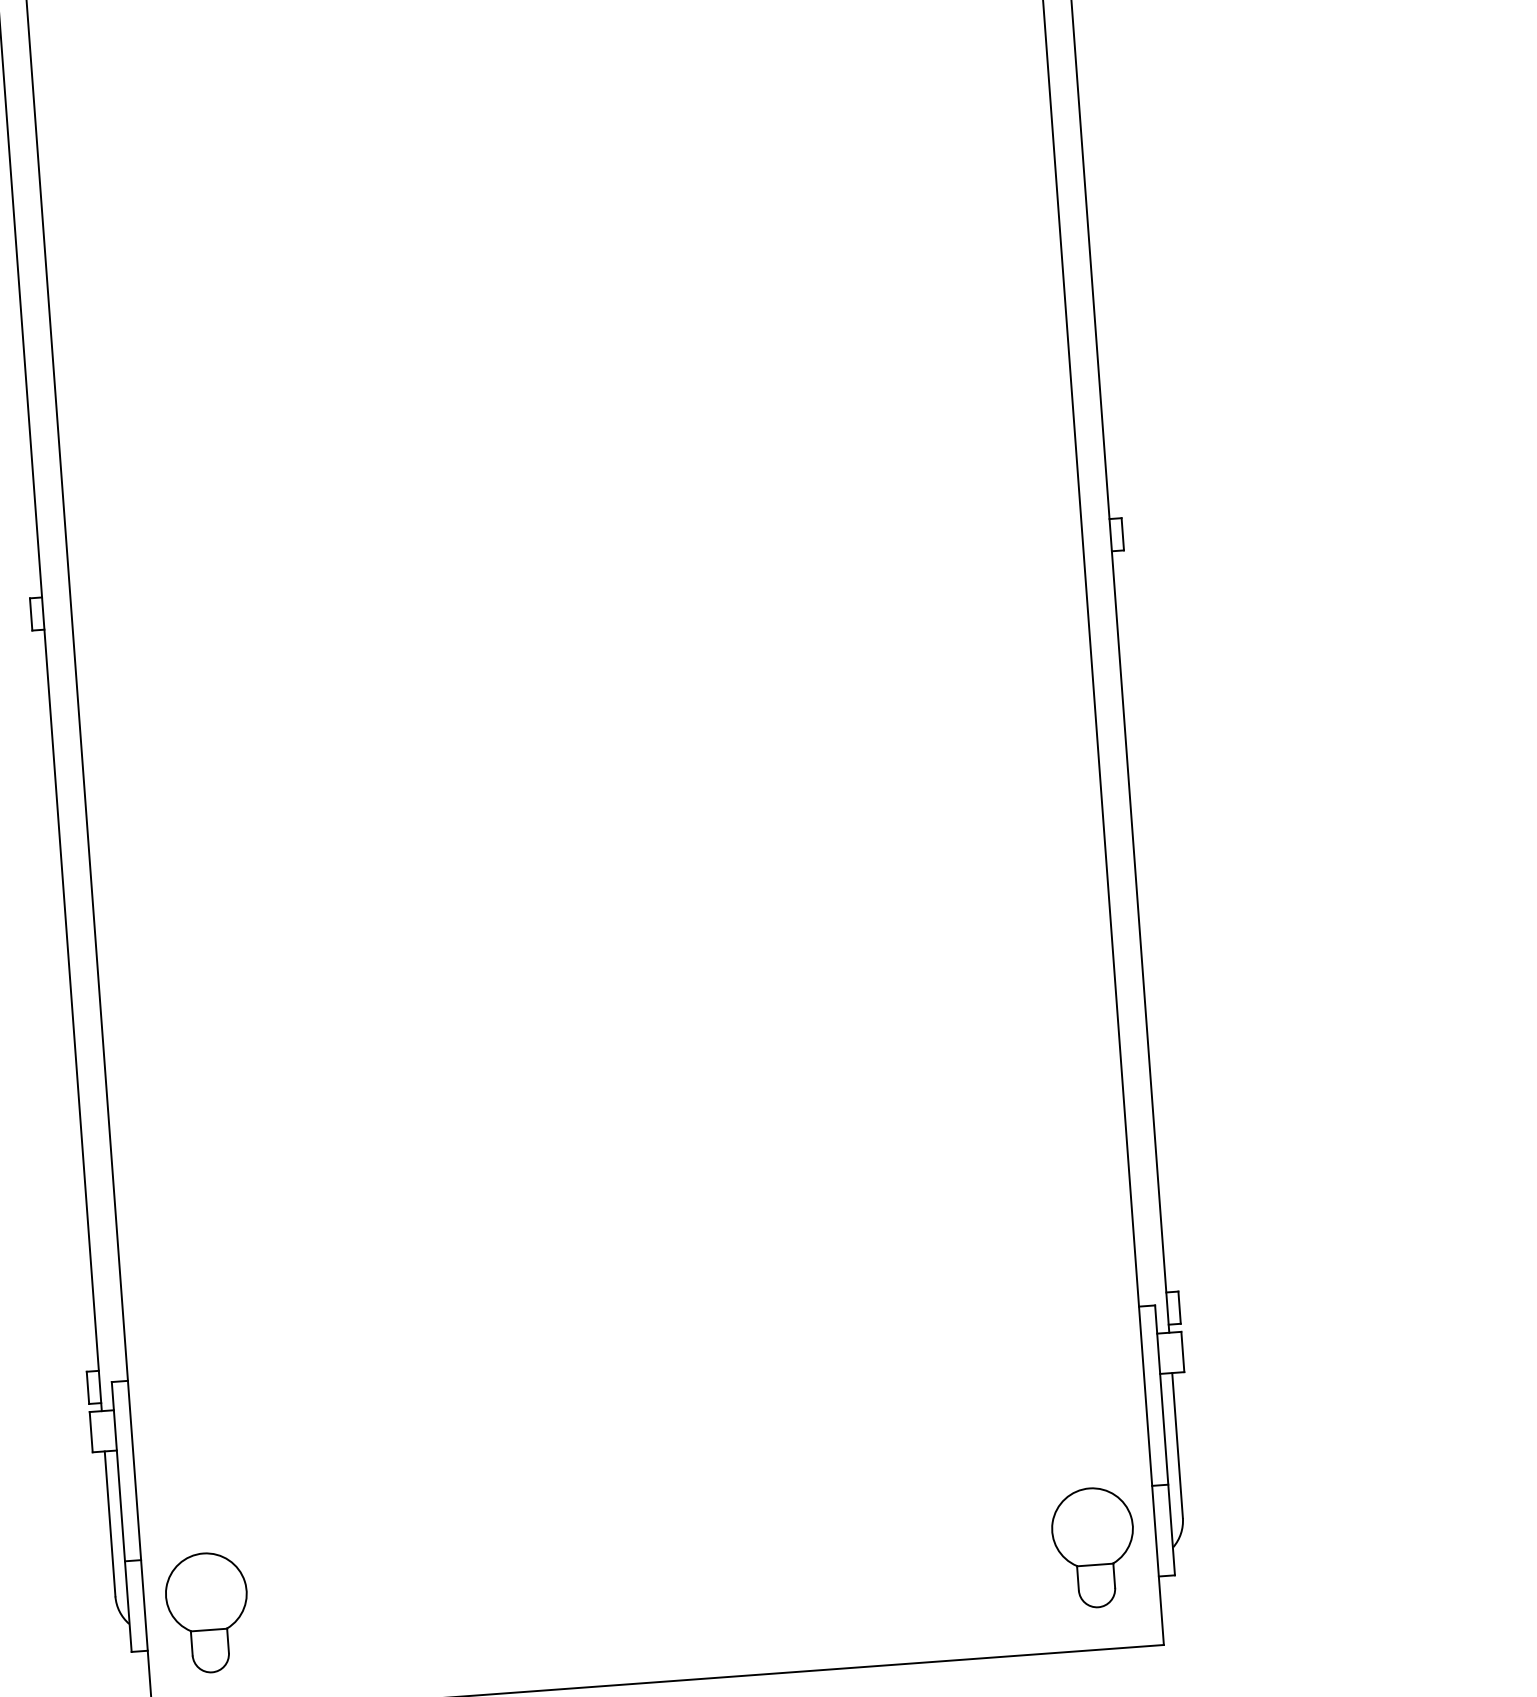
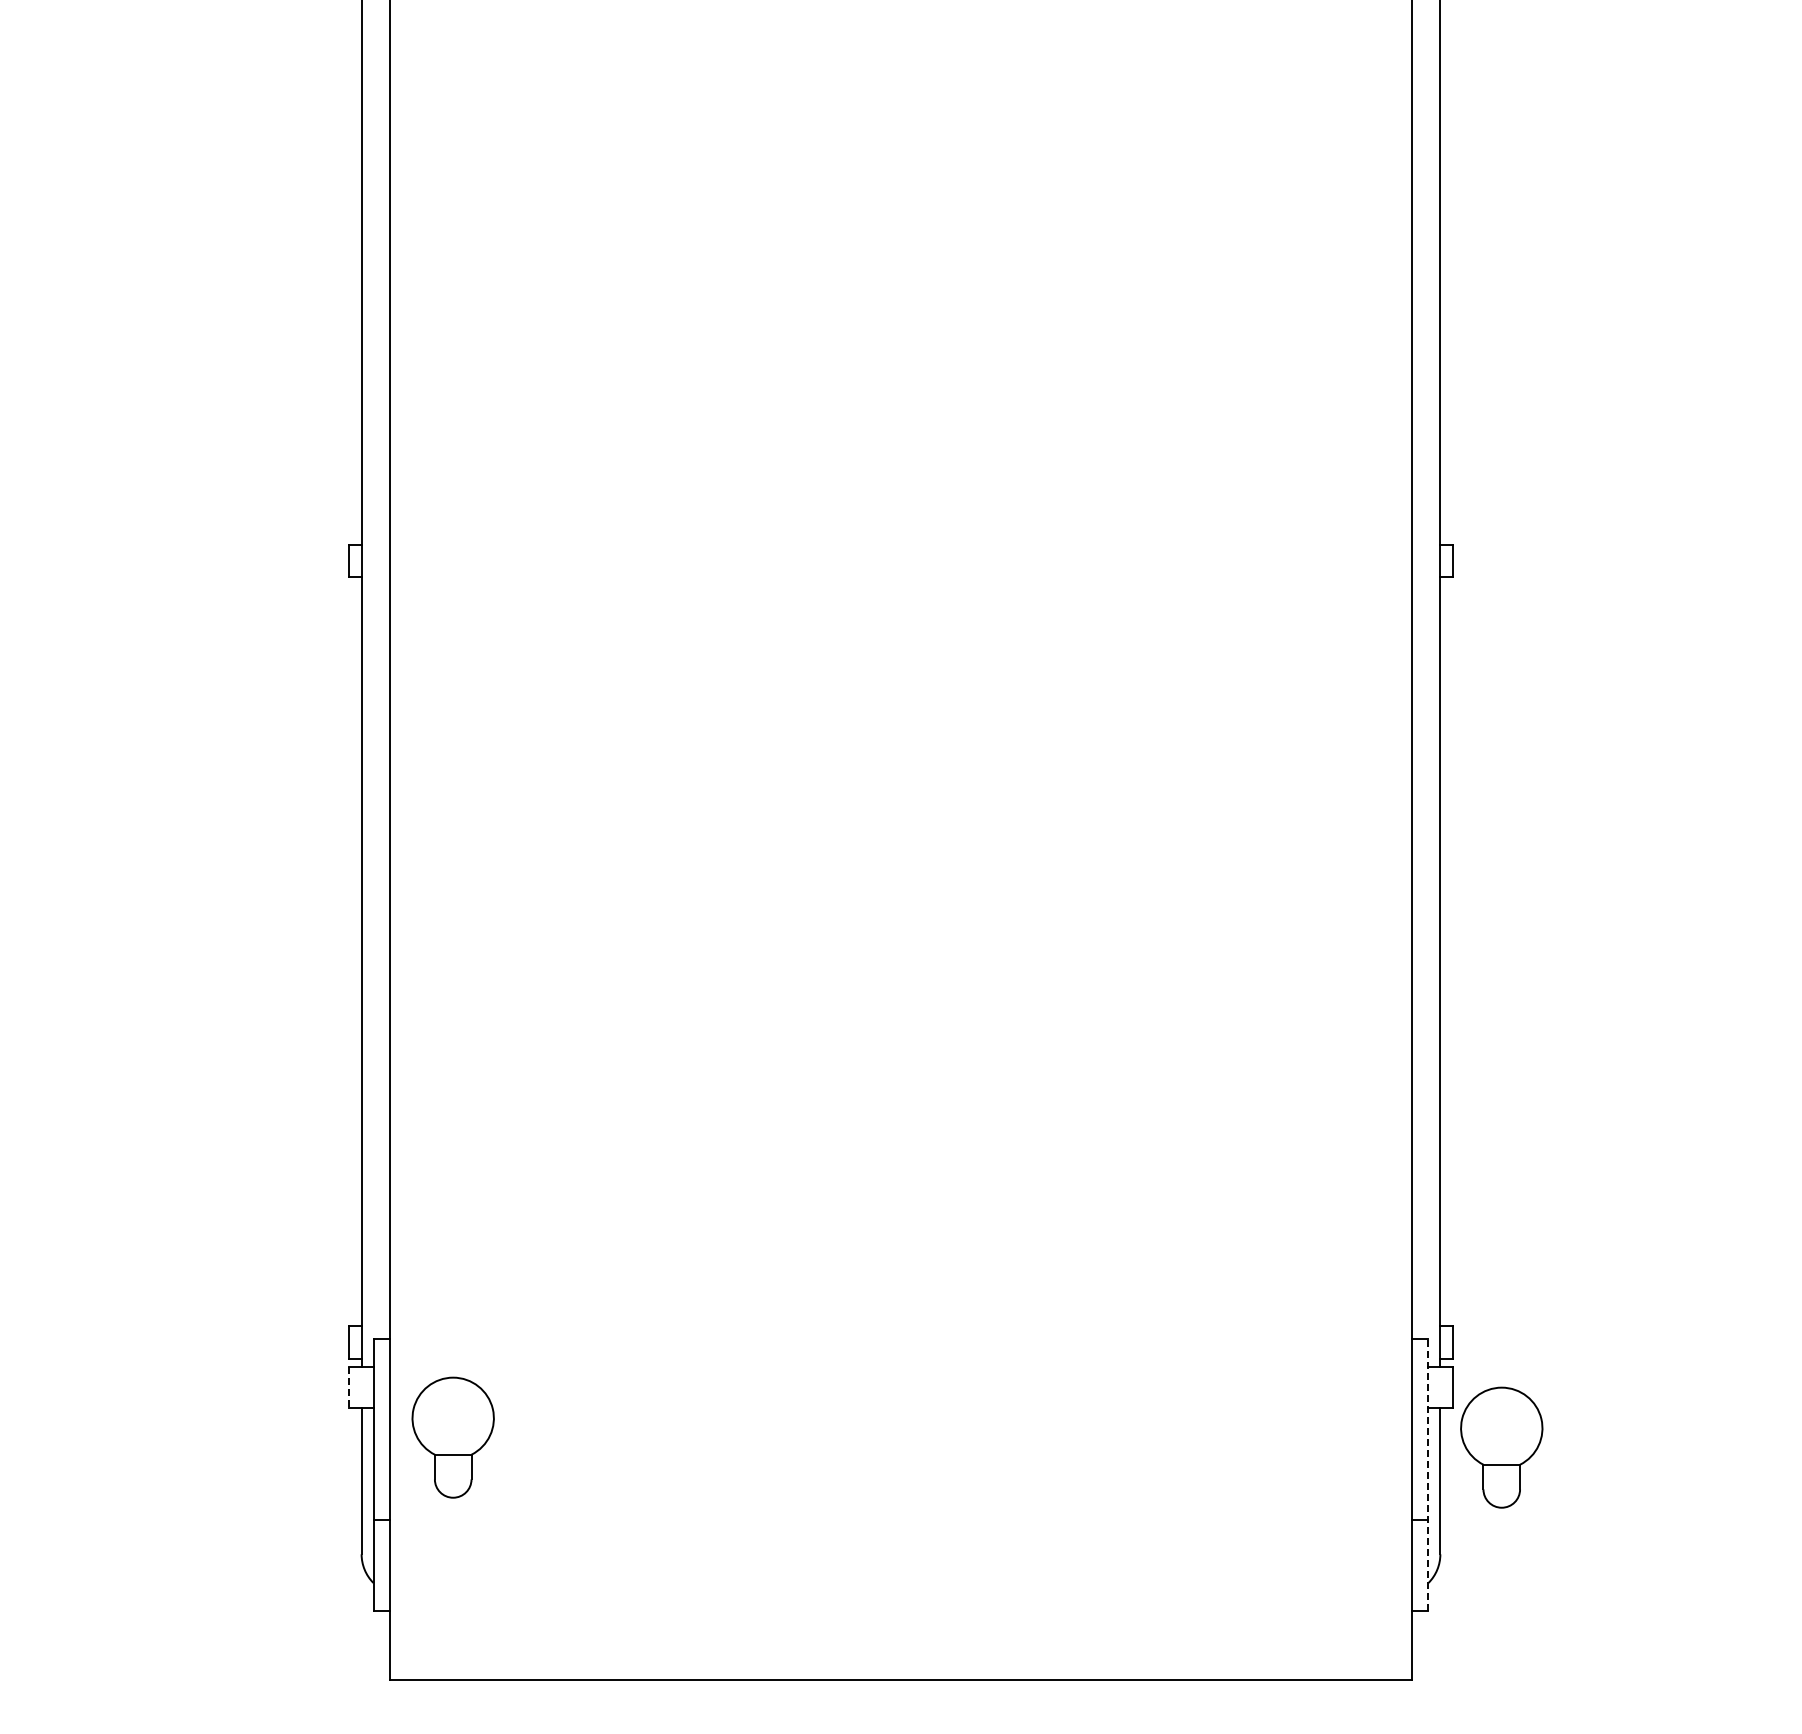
line: (91, 1432) -> (349, 1387), solid -> dashed
line: (1165, 1439) -> (1428, 1474), solid -> dashed
part: (1093, 1547) -> (1501, 1447), moved
part: (207, 1612) -> (452, 1437), moved

